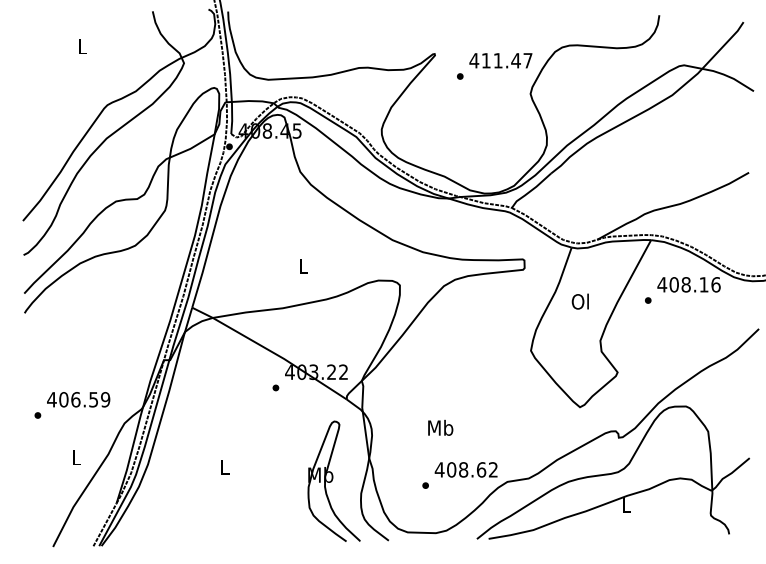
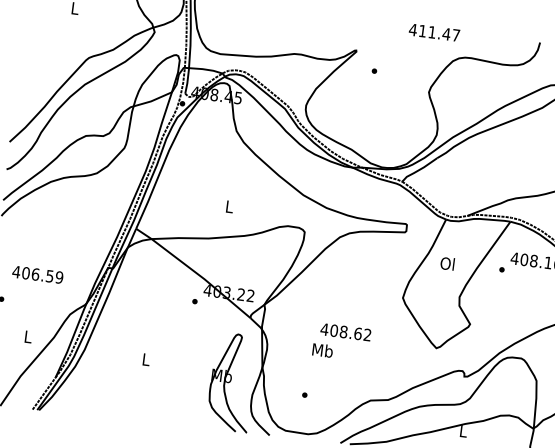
text: (500, 60) -> (434, 32), moved
text: (78, 399) -> (37, 274), moved
text: (465, 469) -> (345, 331), moved

